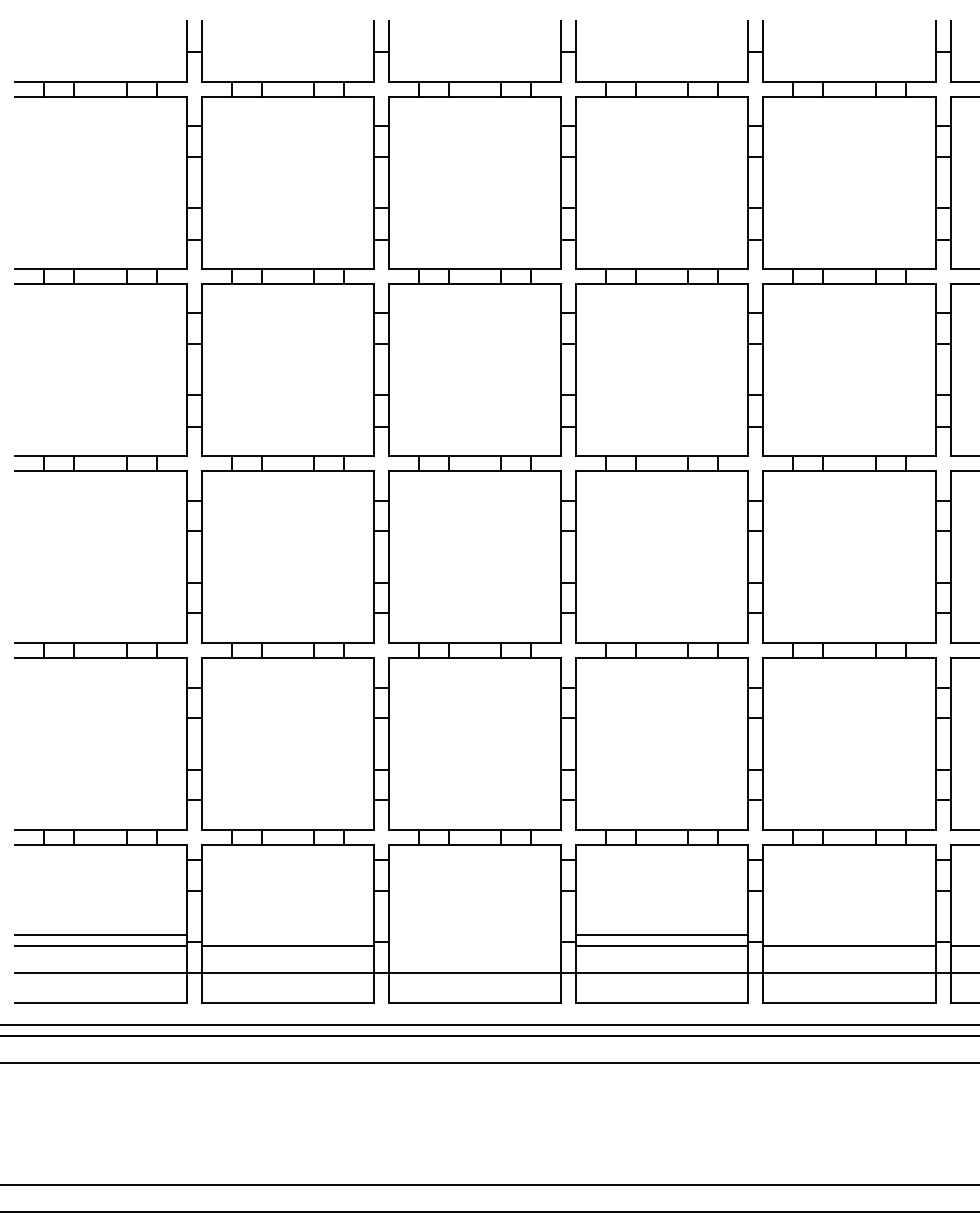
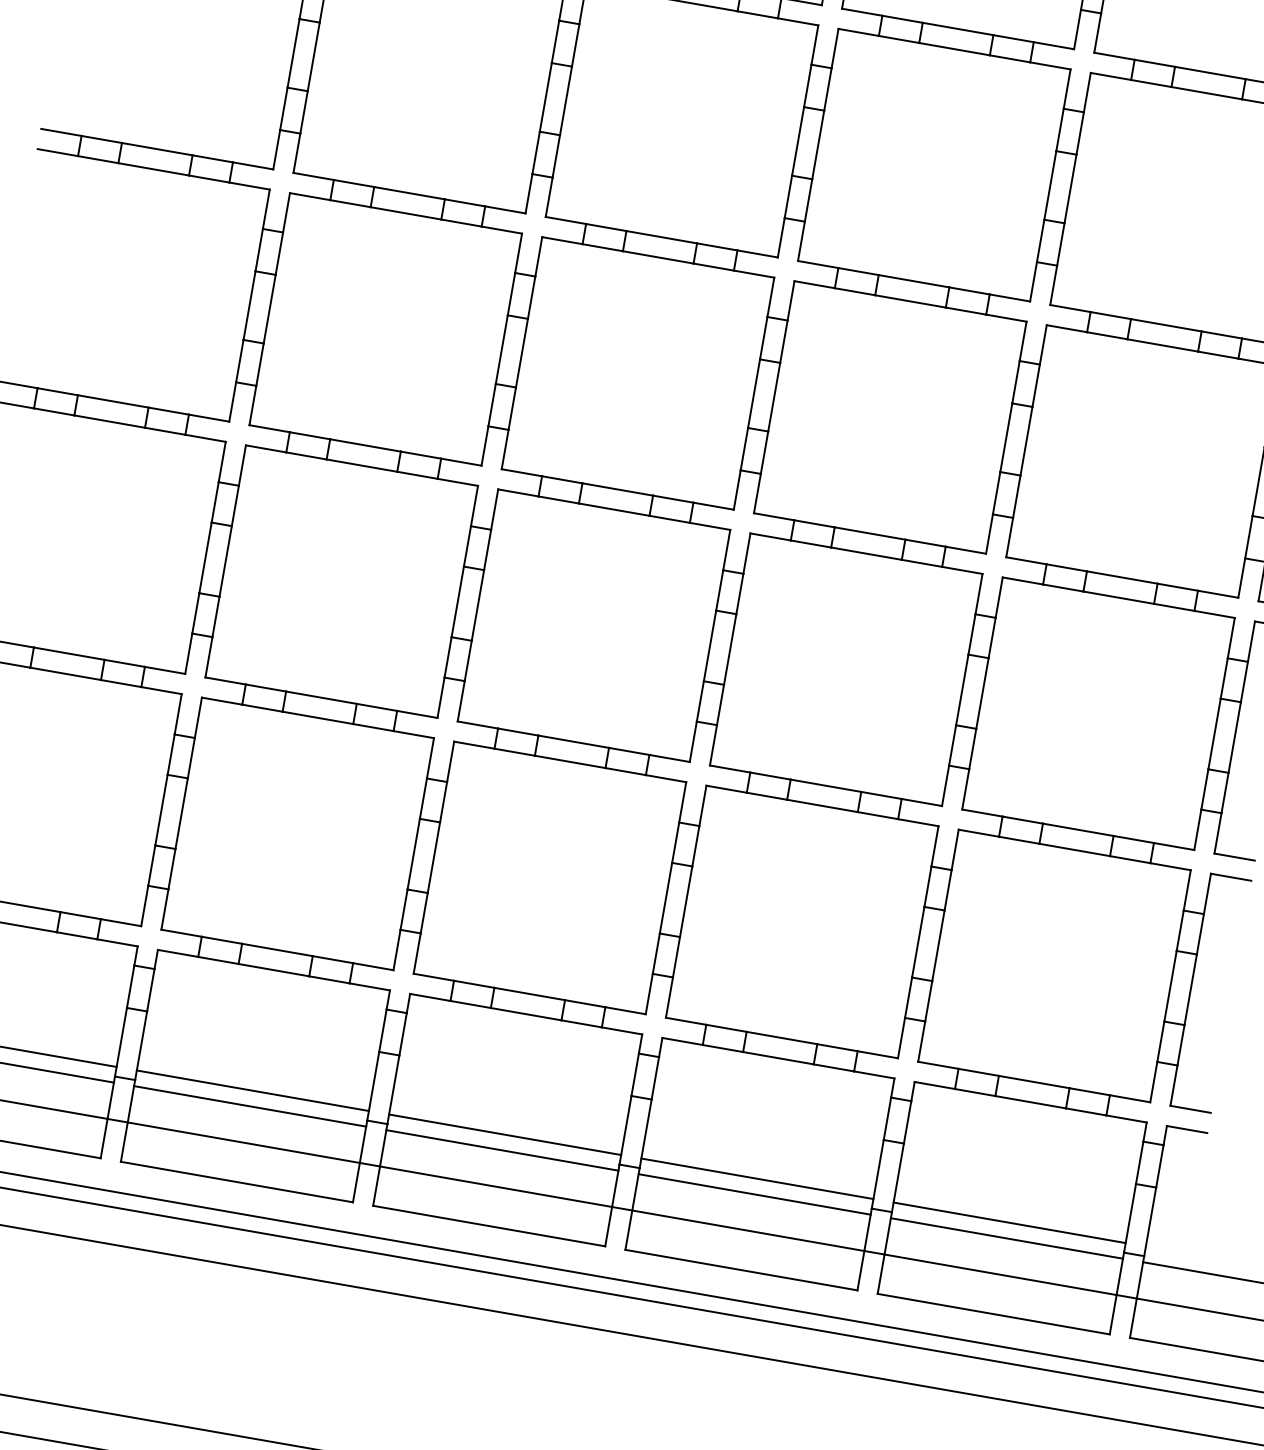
line: (287, 934) -> (252, 1090), added
line: (474, 934) -> (504, 1134), added
line: (849, 934) -> (1009, 1222), added
line: (474, 946) -> (501, 1150), added

